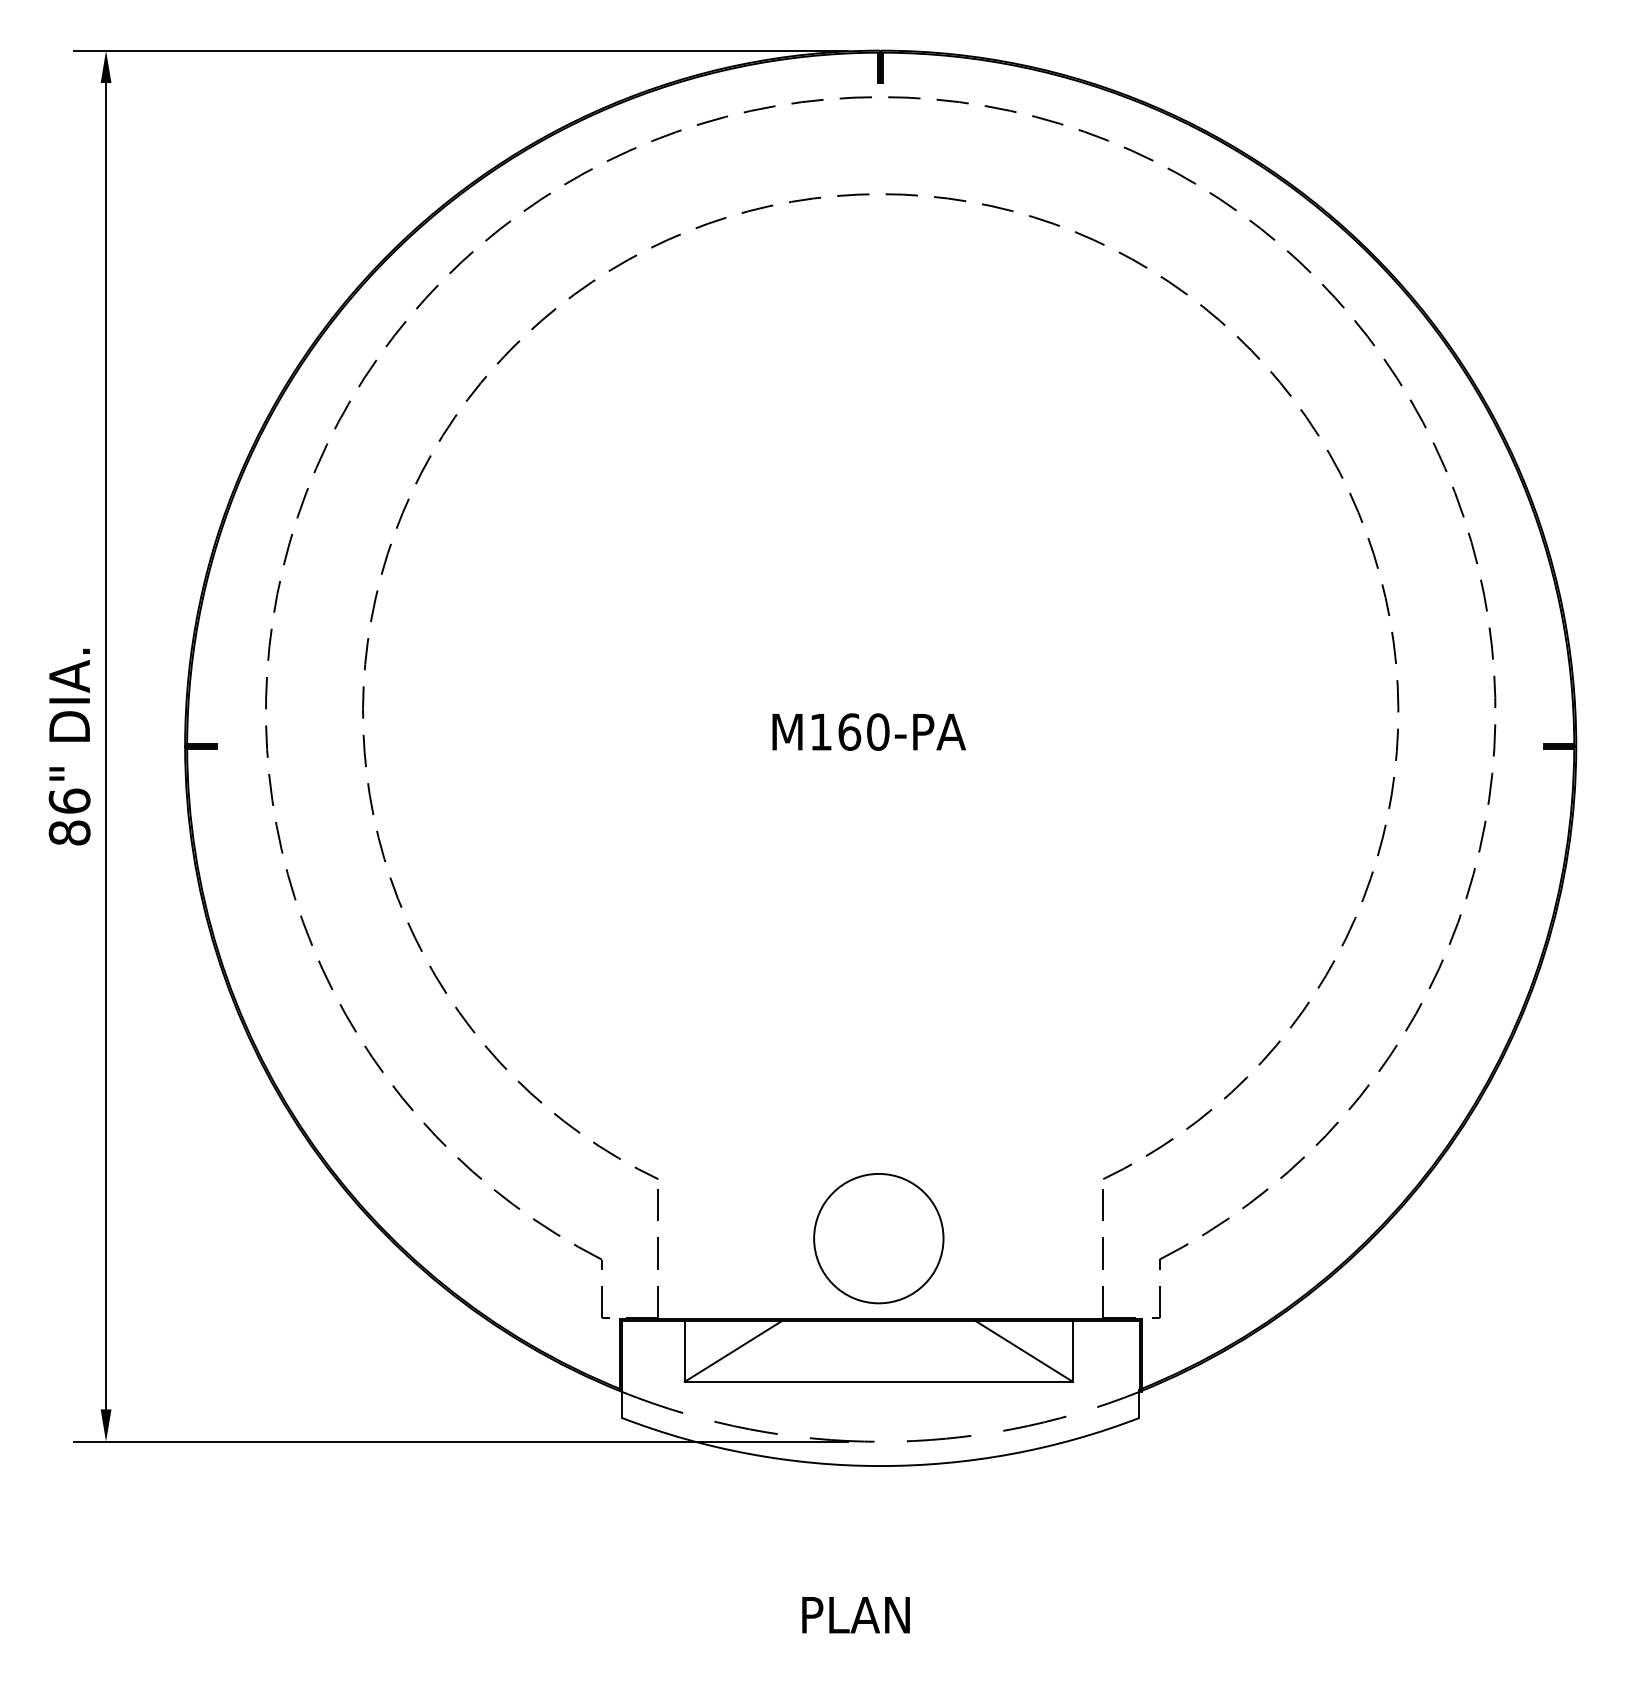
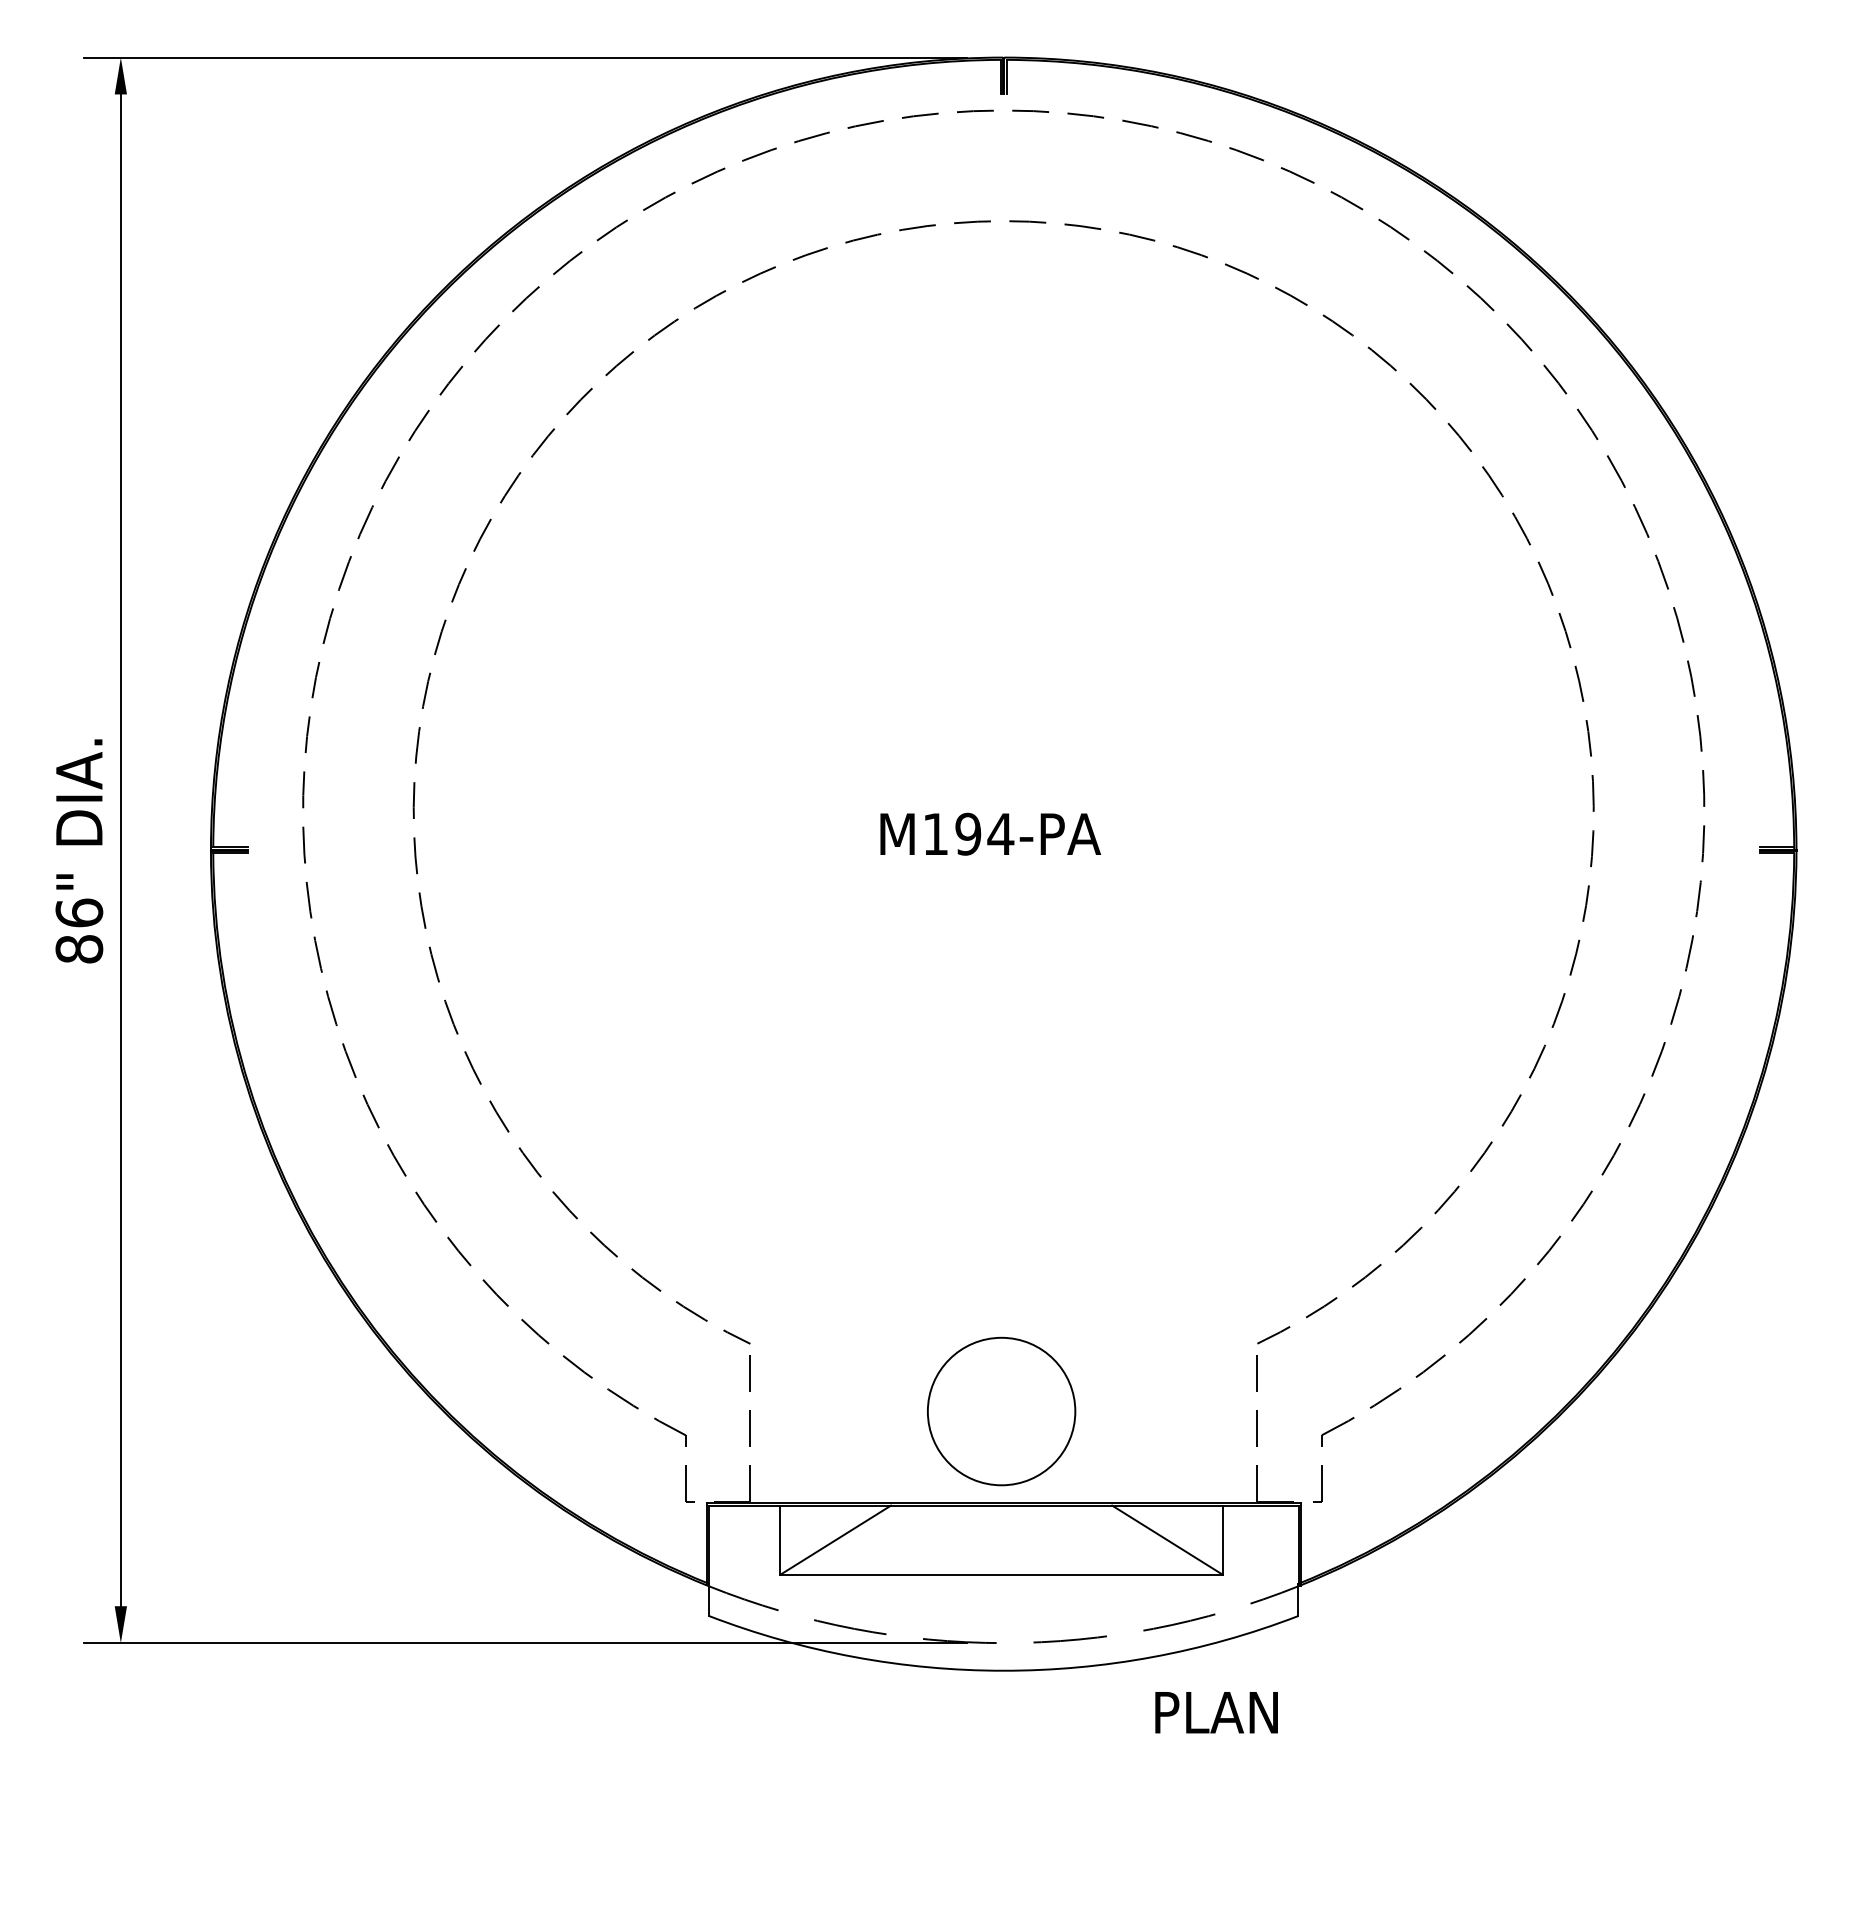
text: (863, 731) -> (984, 833), M160-PA -> M194-PA
text: (855, 1614) -> (1216, 1712), moved

